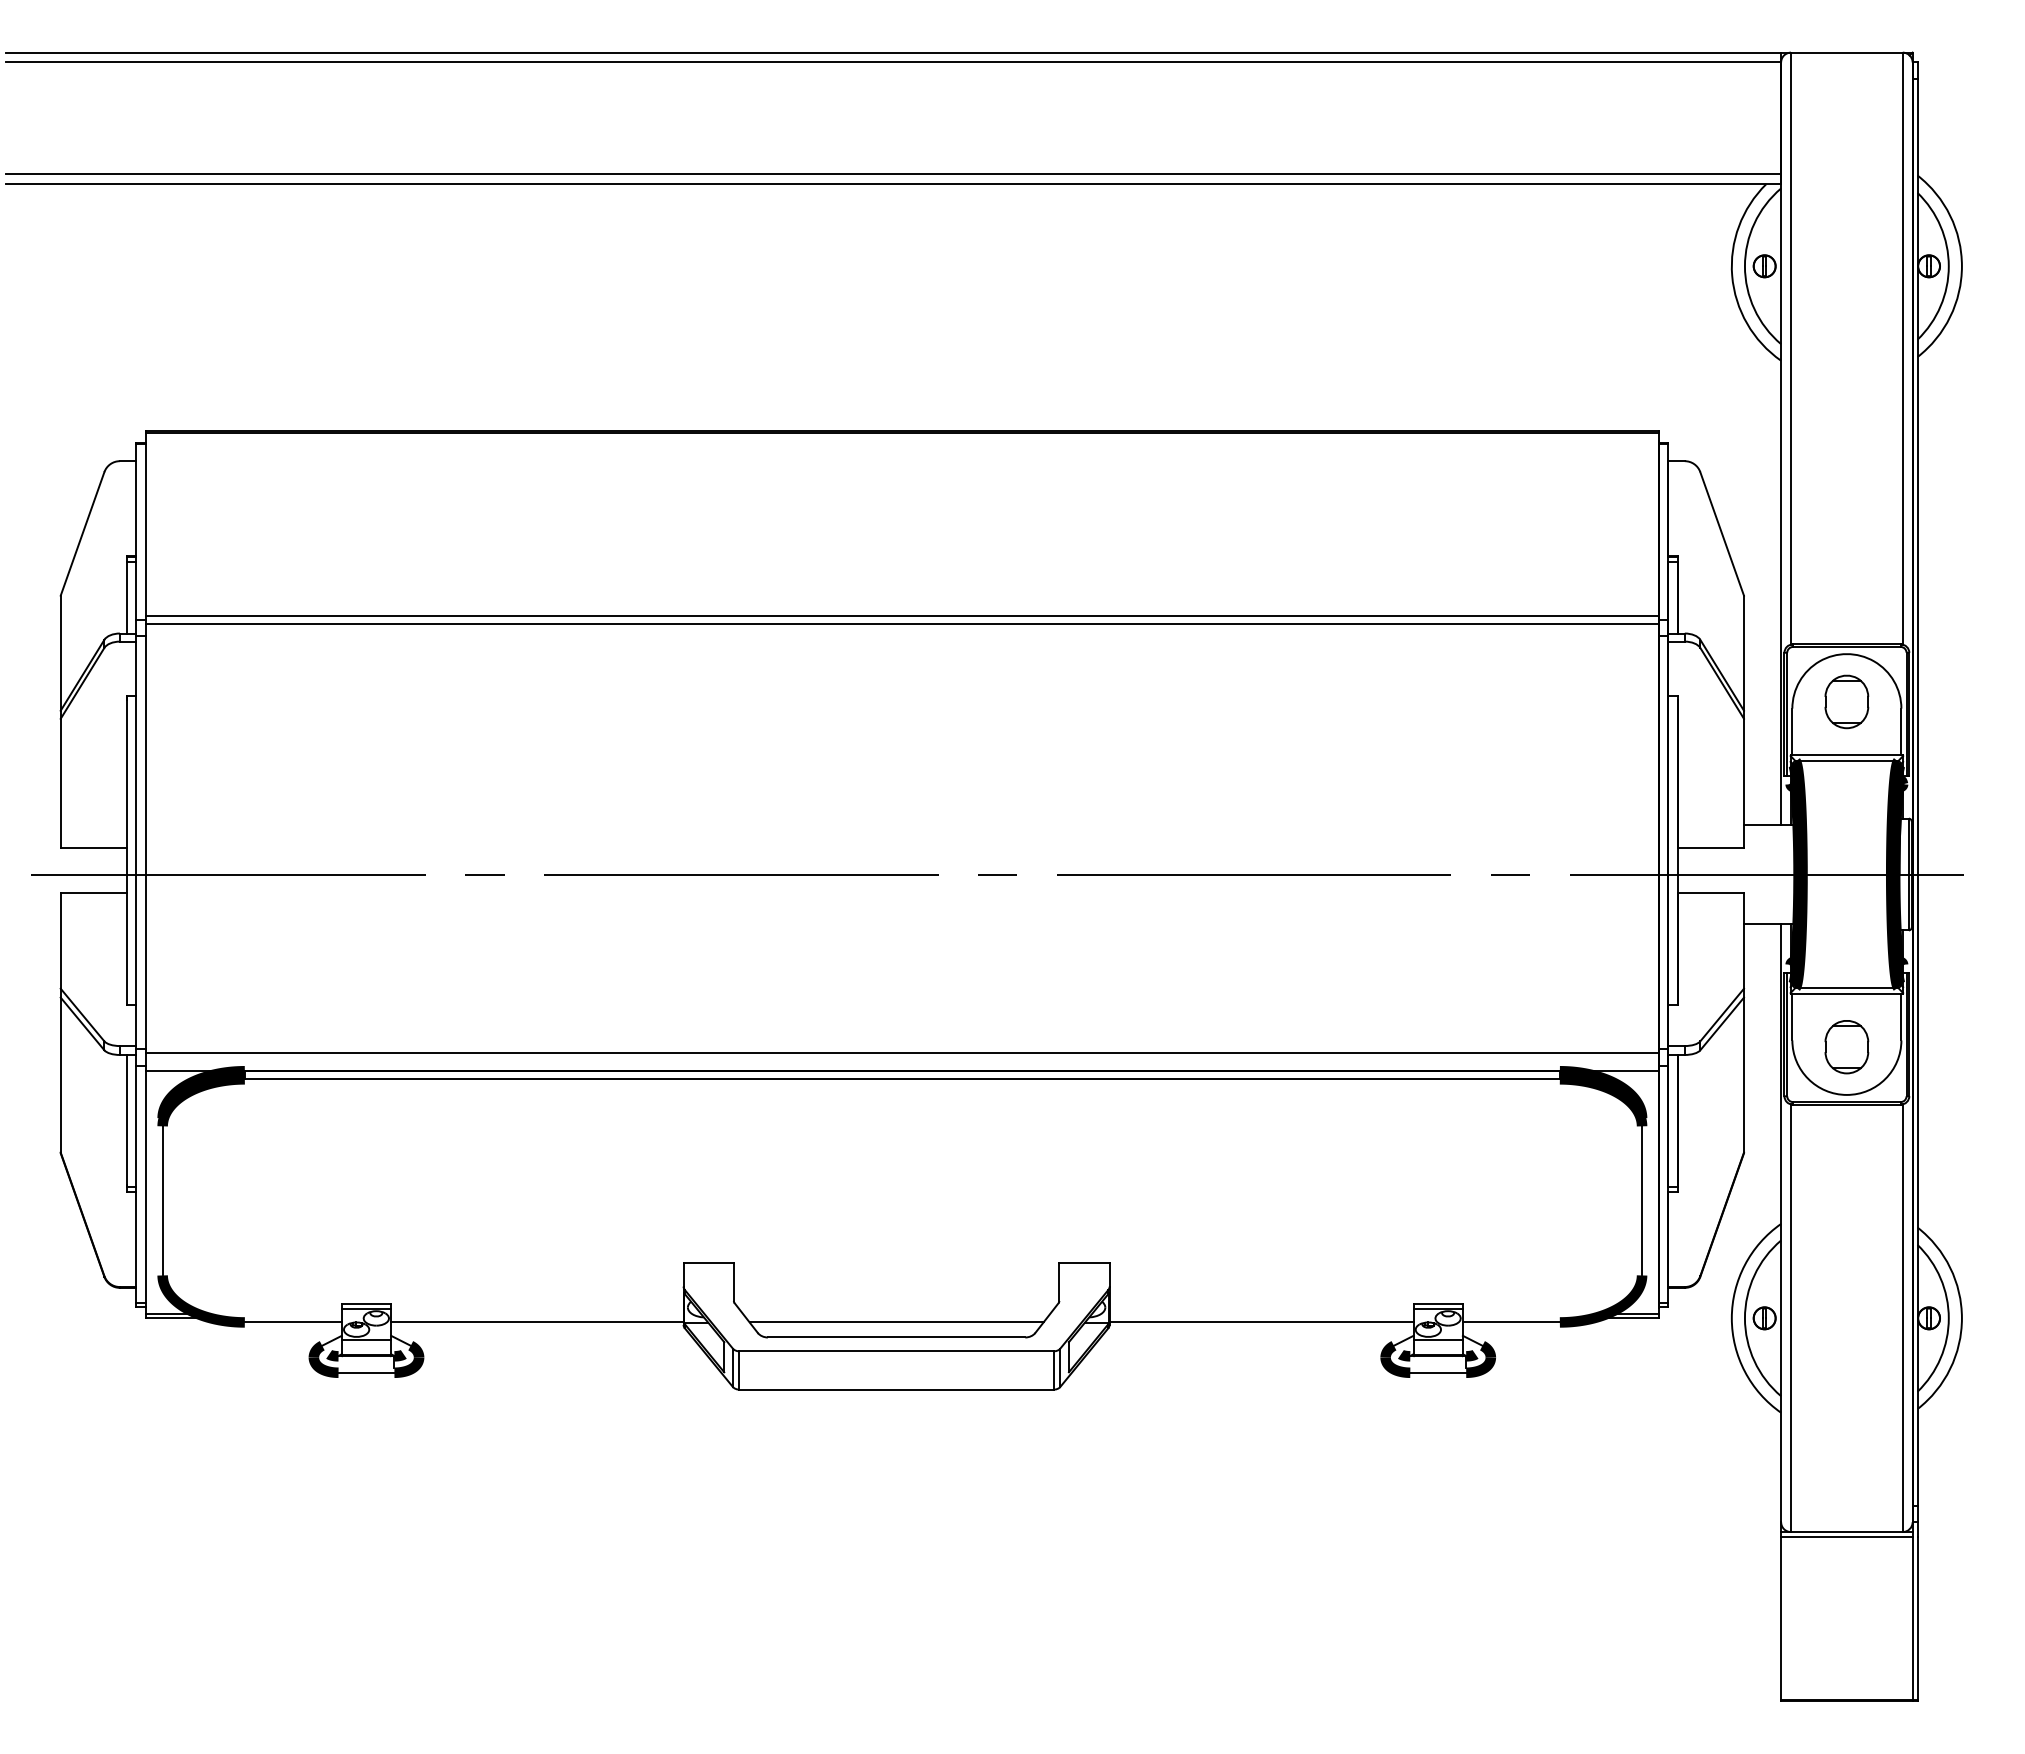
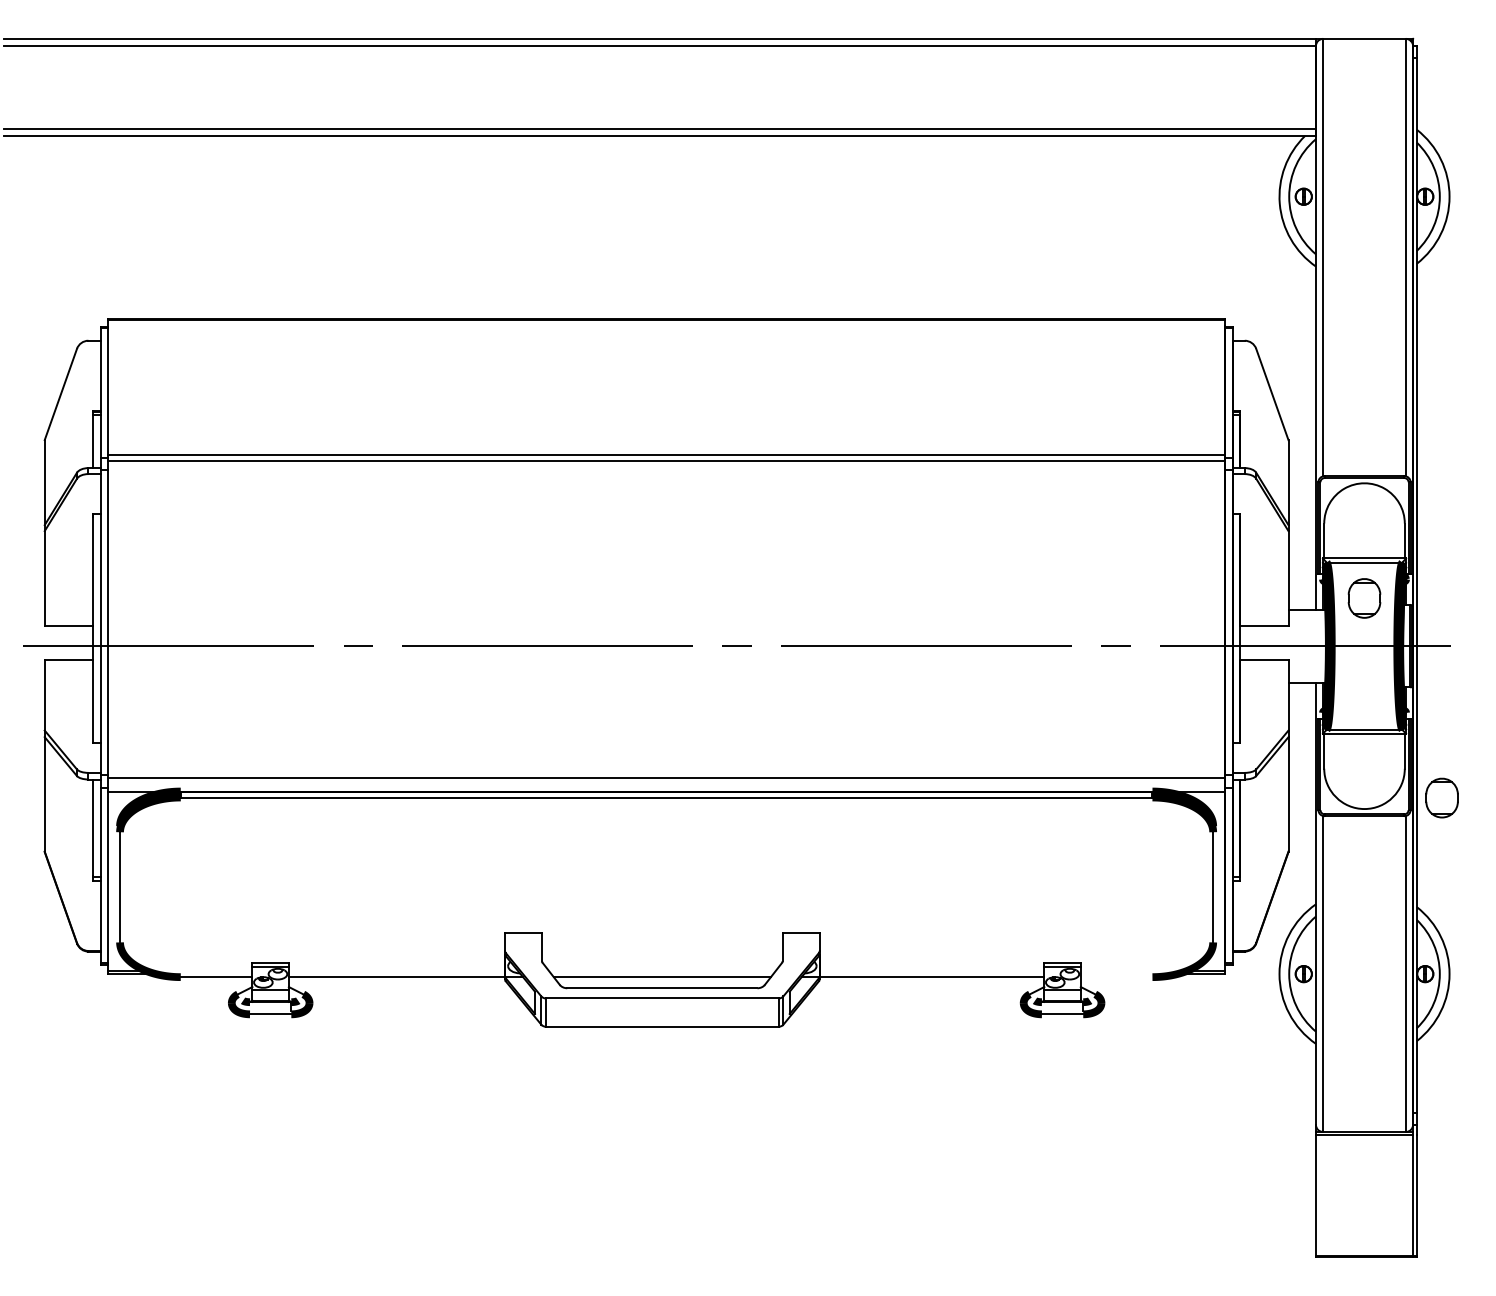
part: (1846, 701) -> (1364, 598), moved
part: (1846, 1047) -> (1441, 798), moved
line: (1510, 1322) -> (1115, 977), removed

